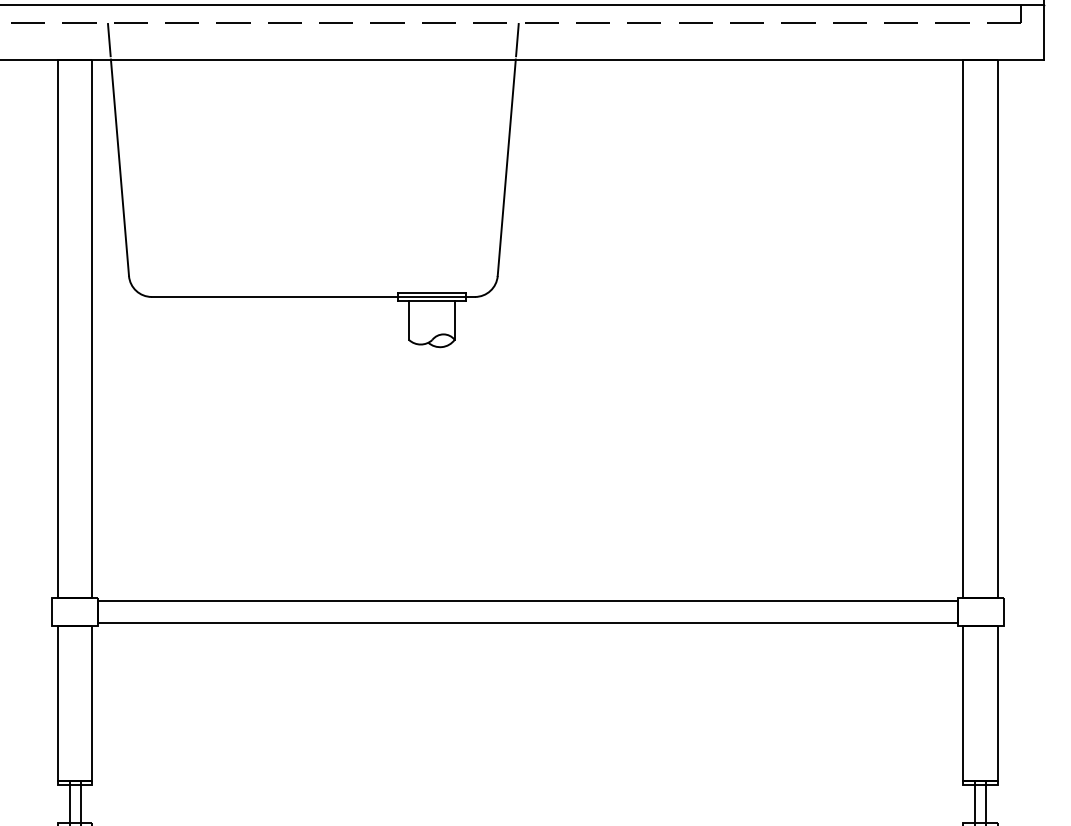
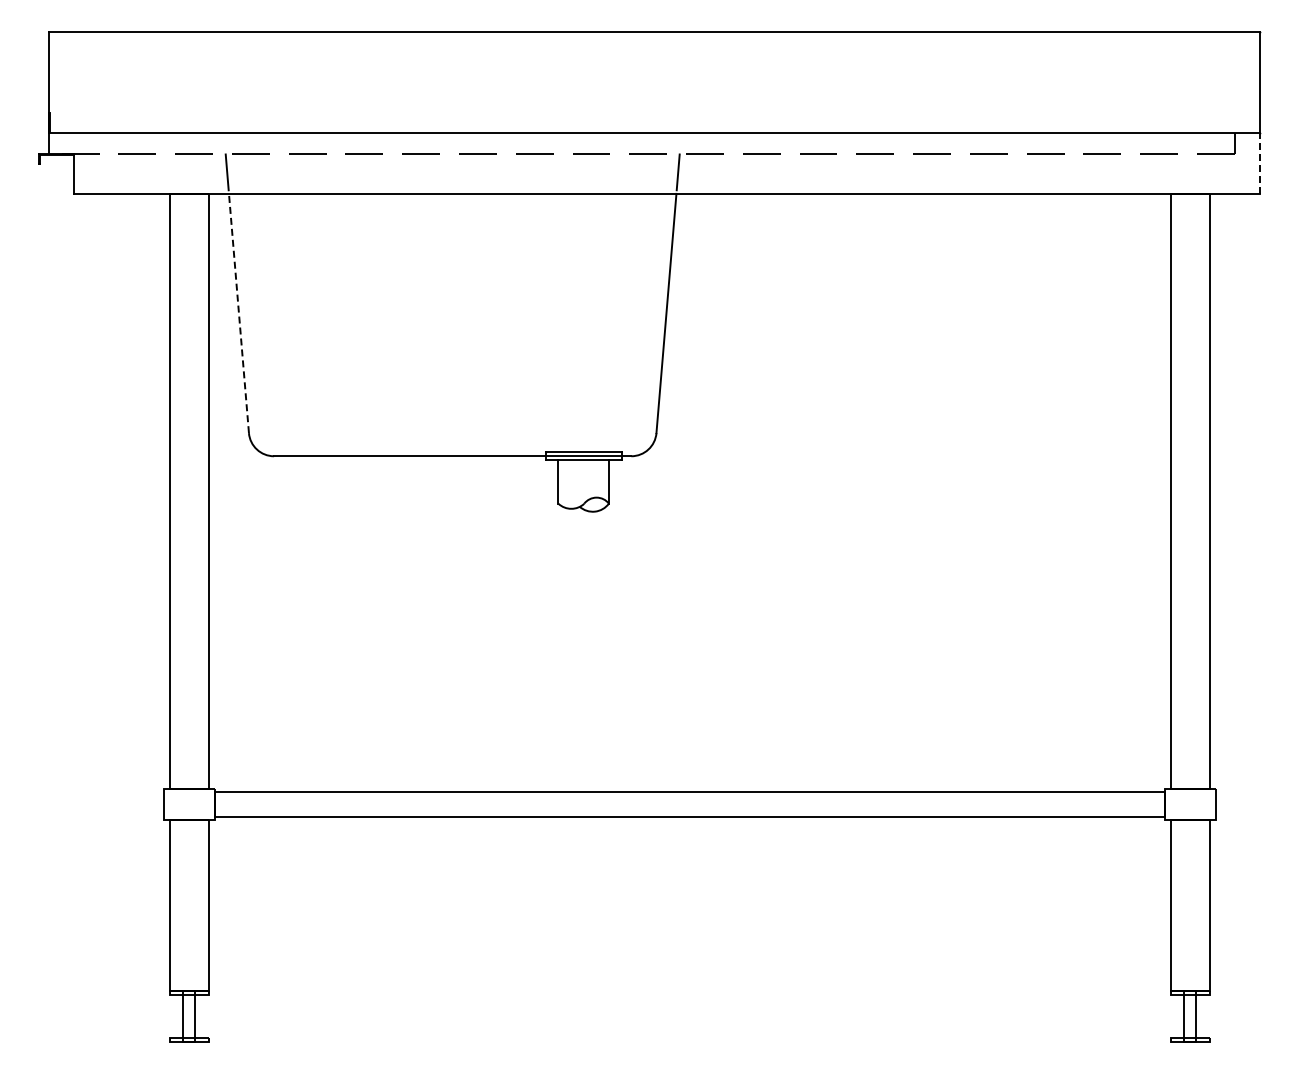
line: (1044, 32) -> (1260, 163), solid -> dashed
line: (119, 167) -> (238, 313), solid -> dashed

